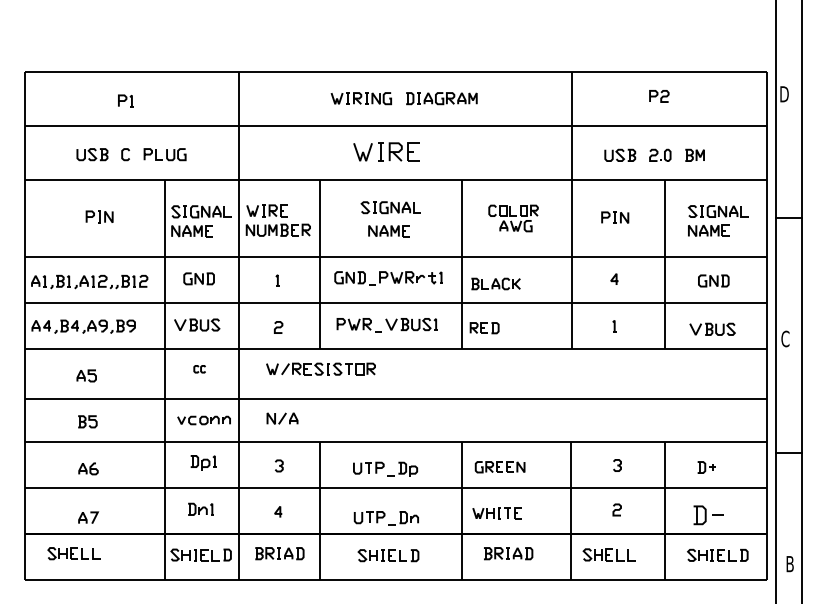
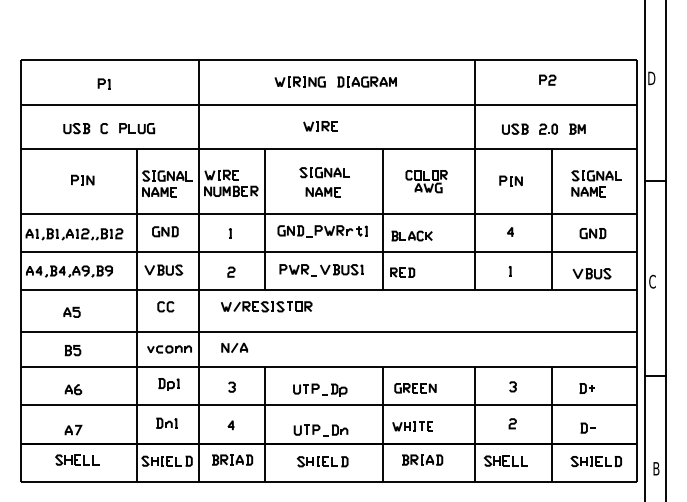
part: (385, 152) -> (320, 126), size x0.62
part: (199, 368) -> (165, 306), size x1.67
part: (707, 514) -> (587, 427), size x0.62
part: (74, 552) -> (77, 459), moved

